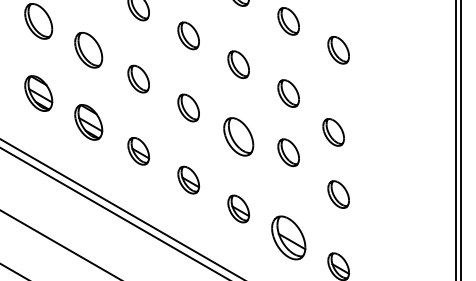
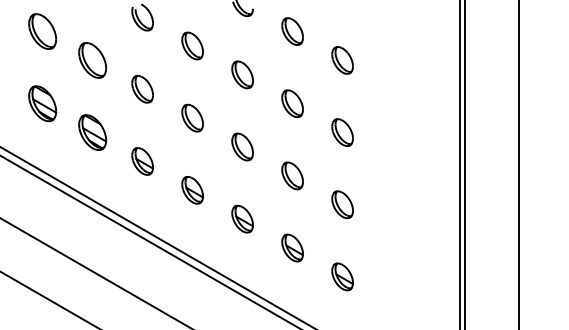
part: (333, 132) -> (342, 132), moved
part: (238, 136) -> (242, 146), size x0.71
part: (288, 152) -> (292, 175), moved
part: (288, 237) -> (292, 247), size x0.62

